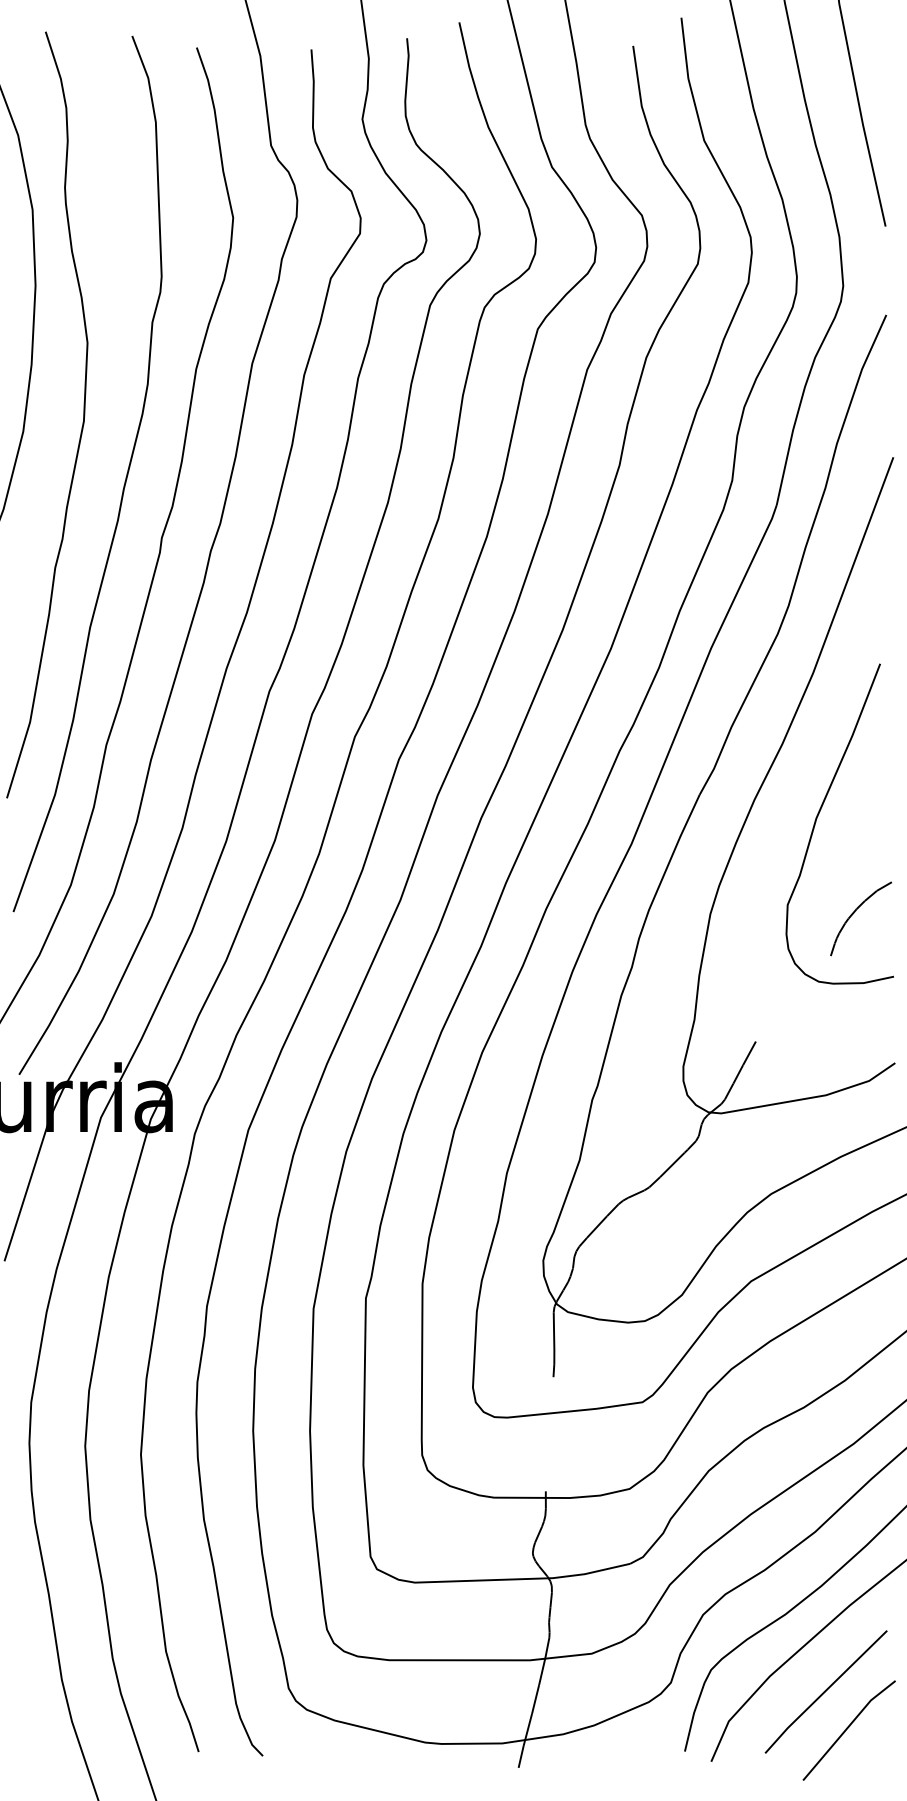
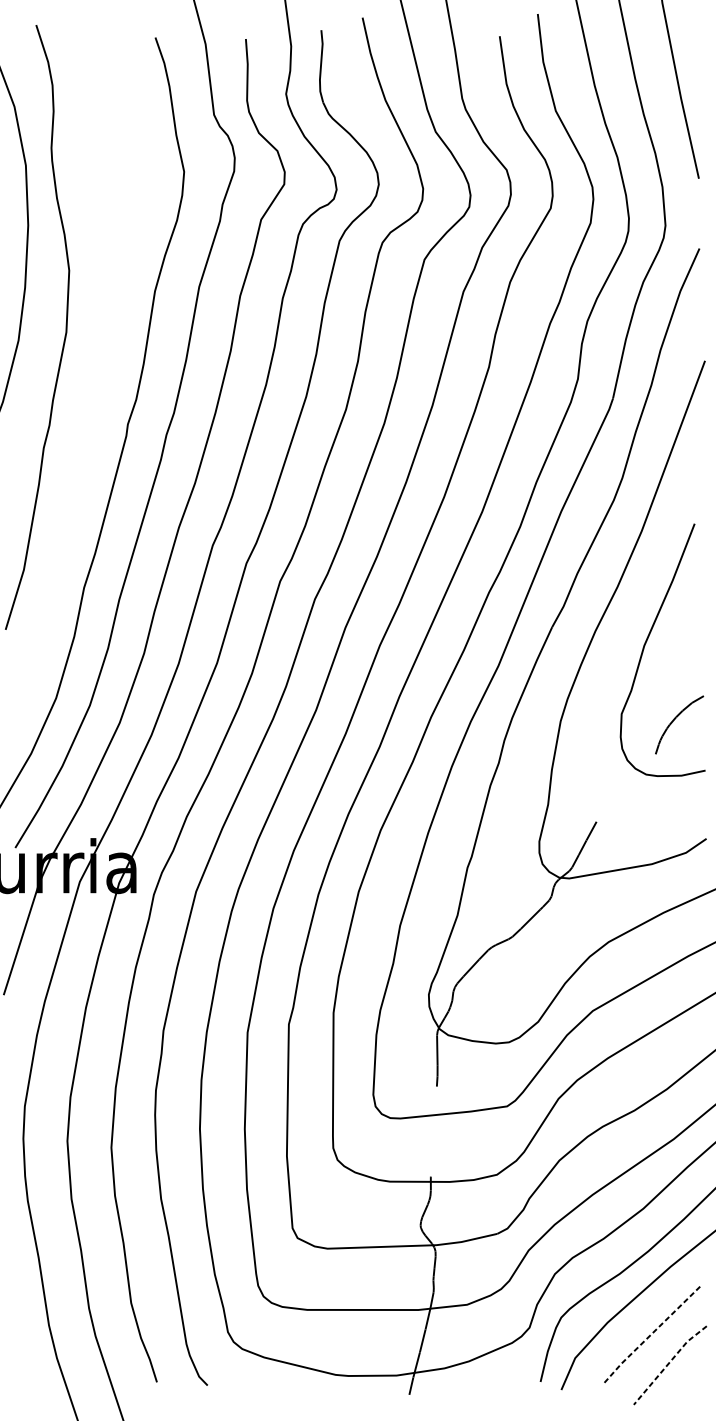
curve: (124, 481) -> (98, 379), removed
line: (824, 1691) -> (650, 1334), solid -> dashed
line: (847, 1728) -> (668, 1363), solid -> dashed

